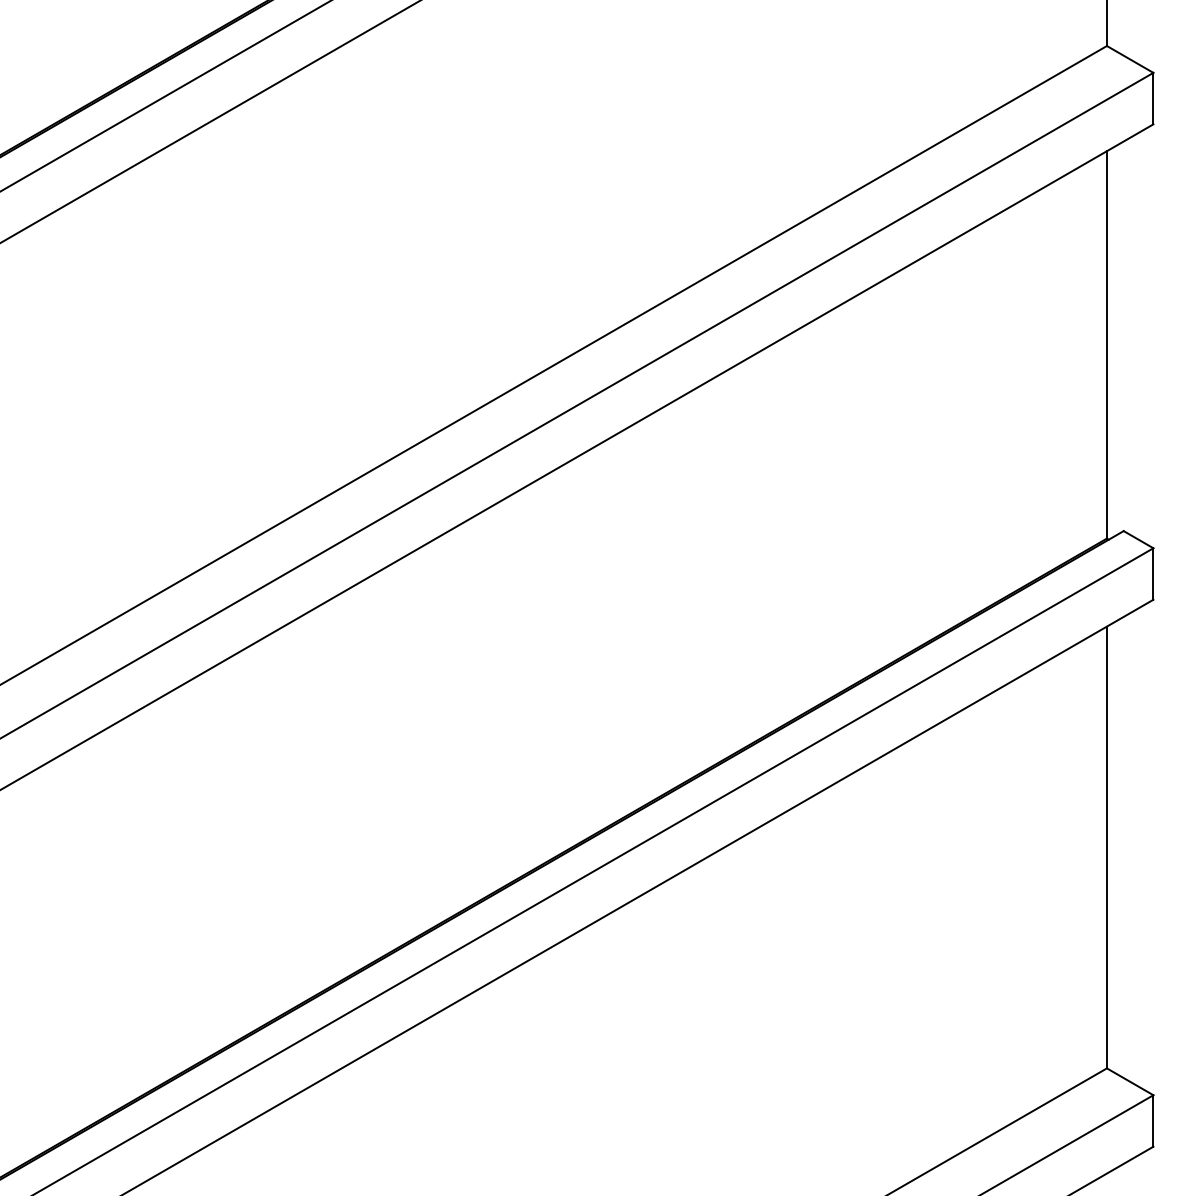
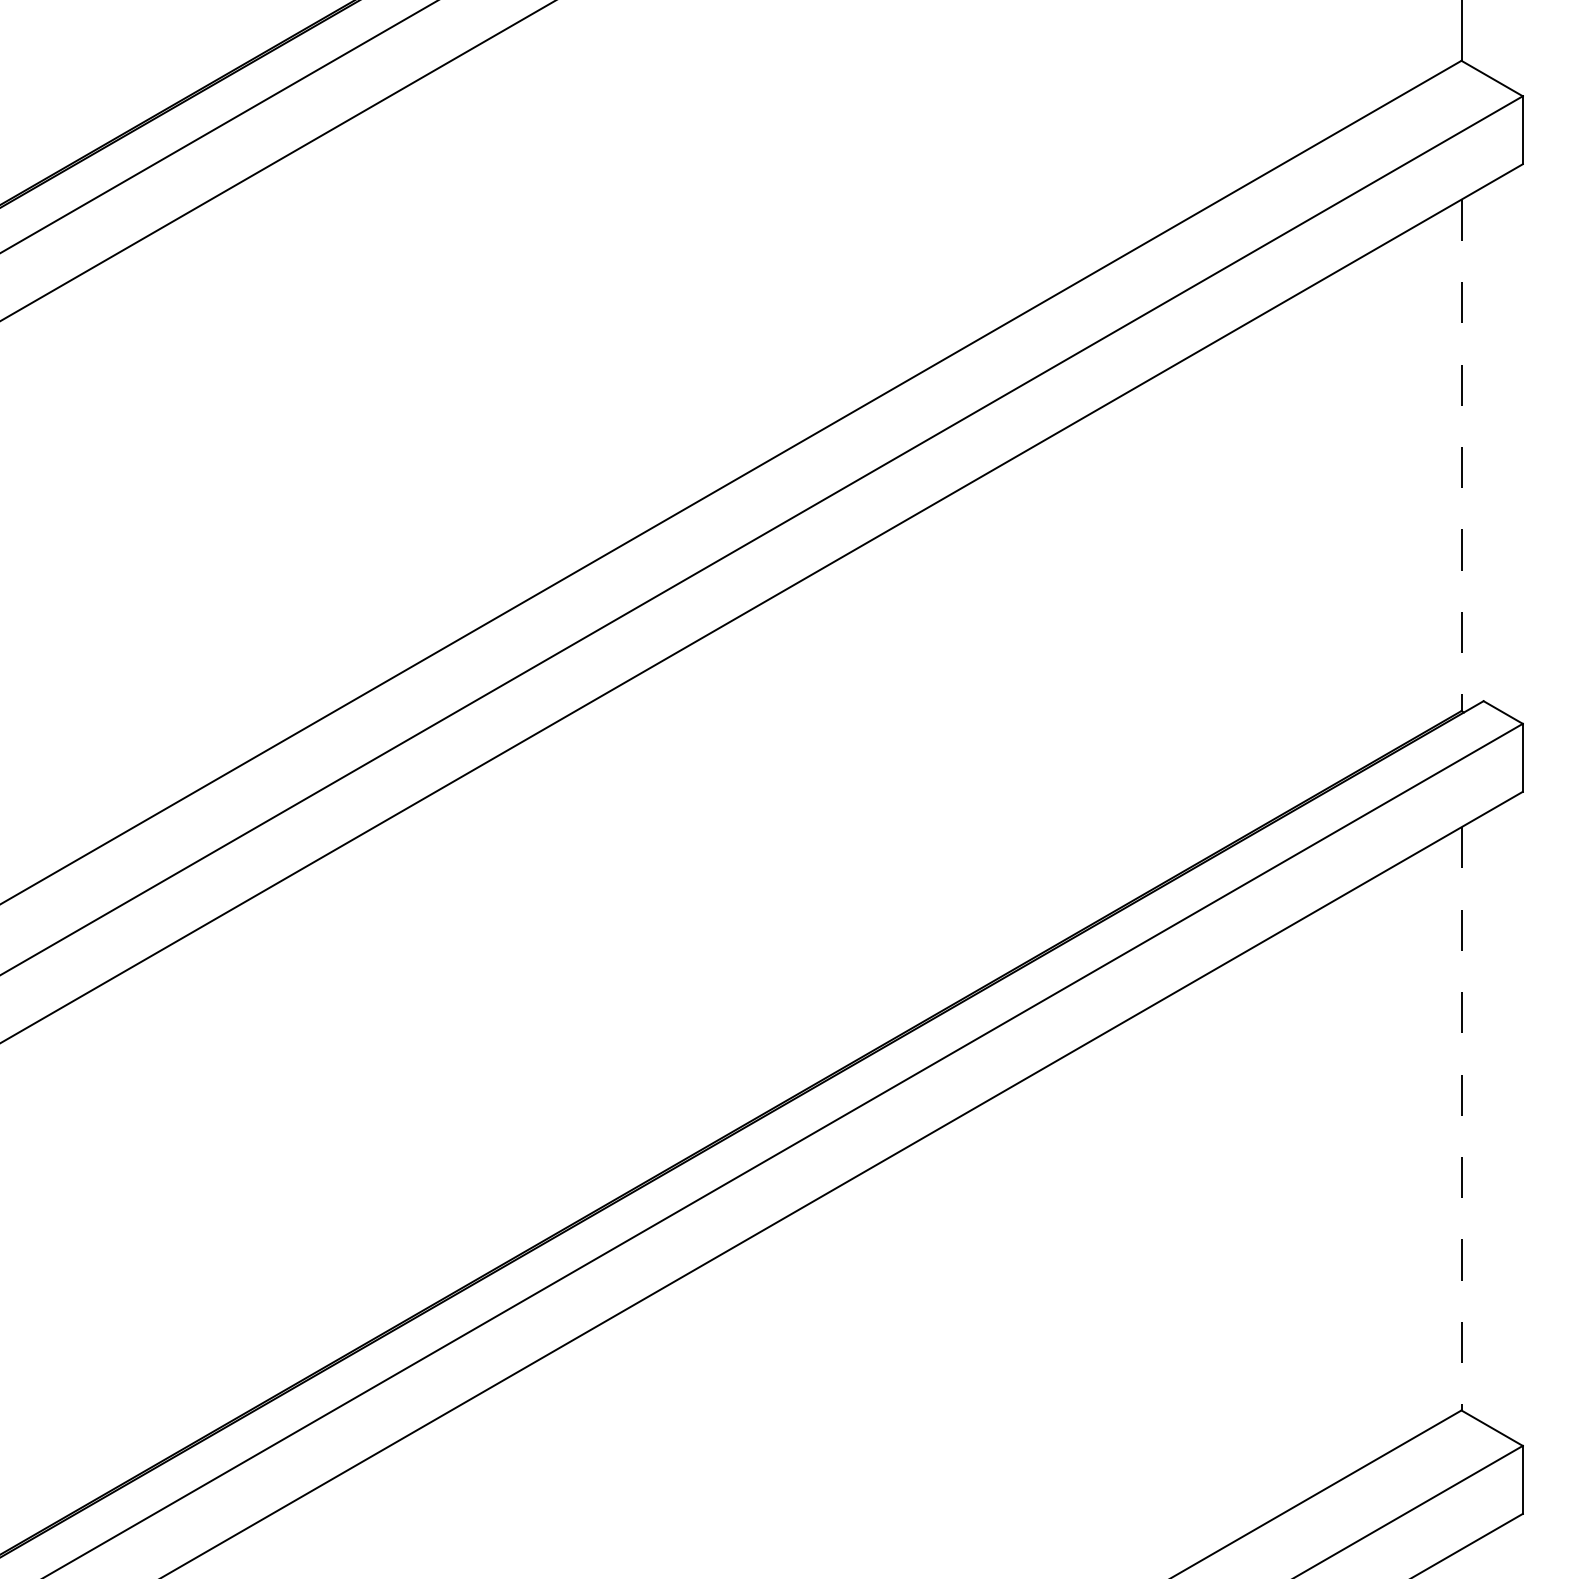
line: (1106, 344) -> (1461, 455), solid -> dashed
line: (1106, 847) -> (1461, 1118), solid -> dashed

